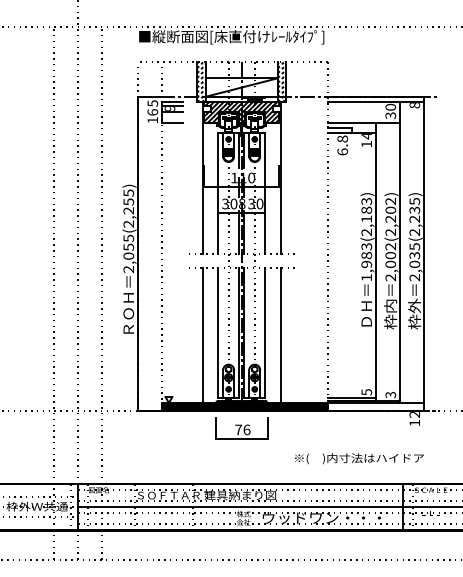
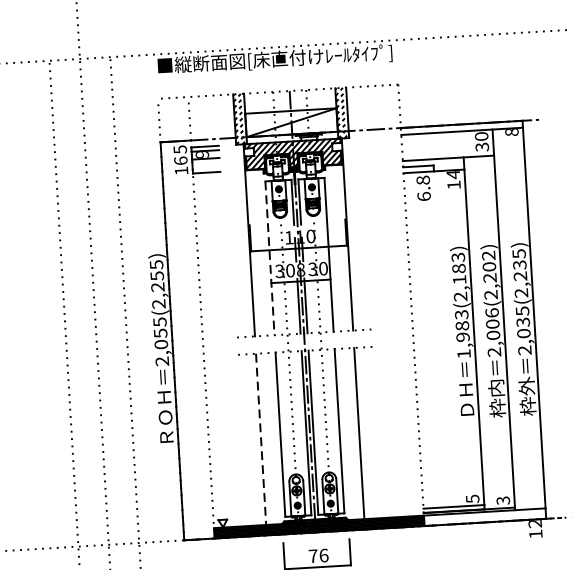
line: (218, 193) -> (270, 258), solid -> dashed
text: (390, 246) -> (491, 312), 2,002(2,202) -> 2,006(2,202)
line: (202, 335) -> (260, 439), solid -> dashed

